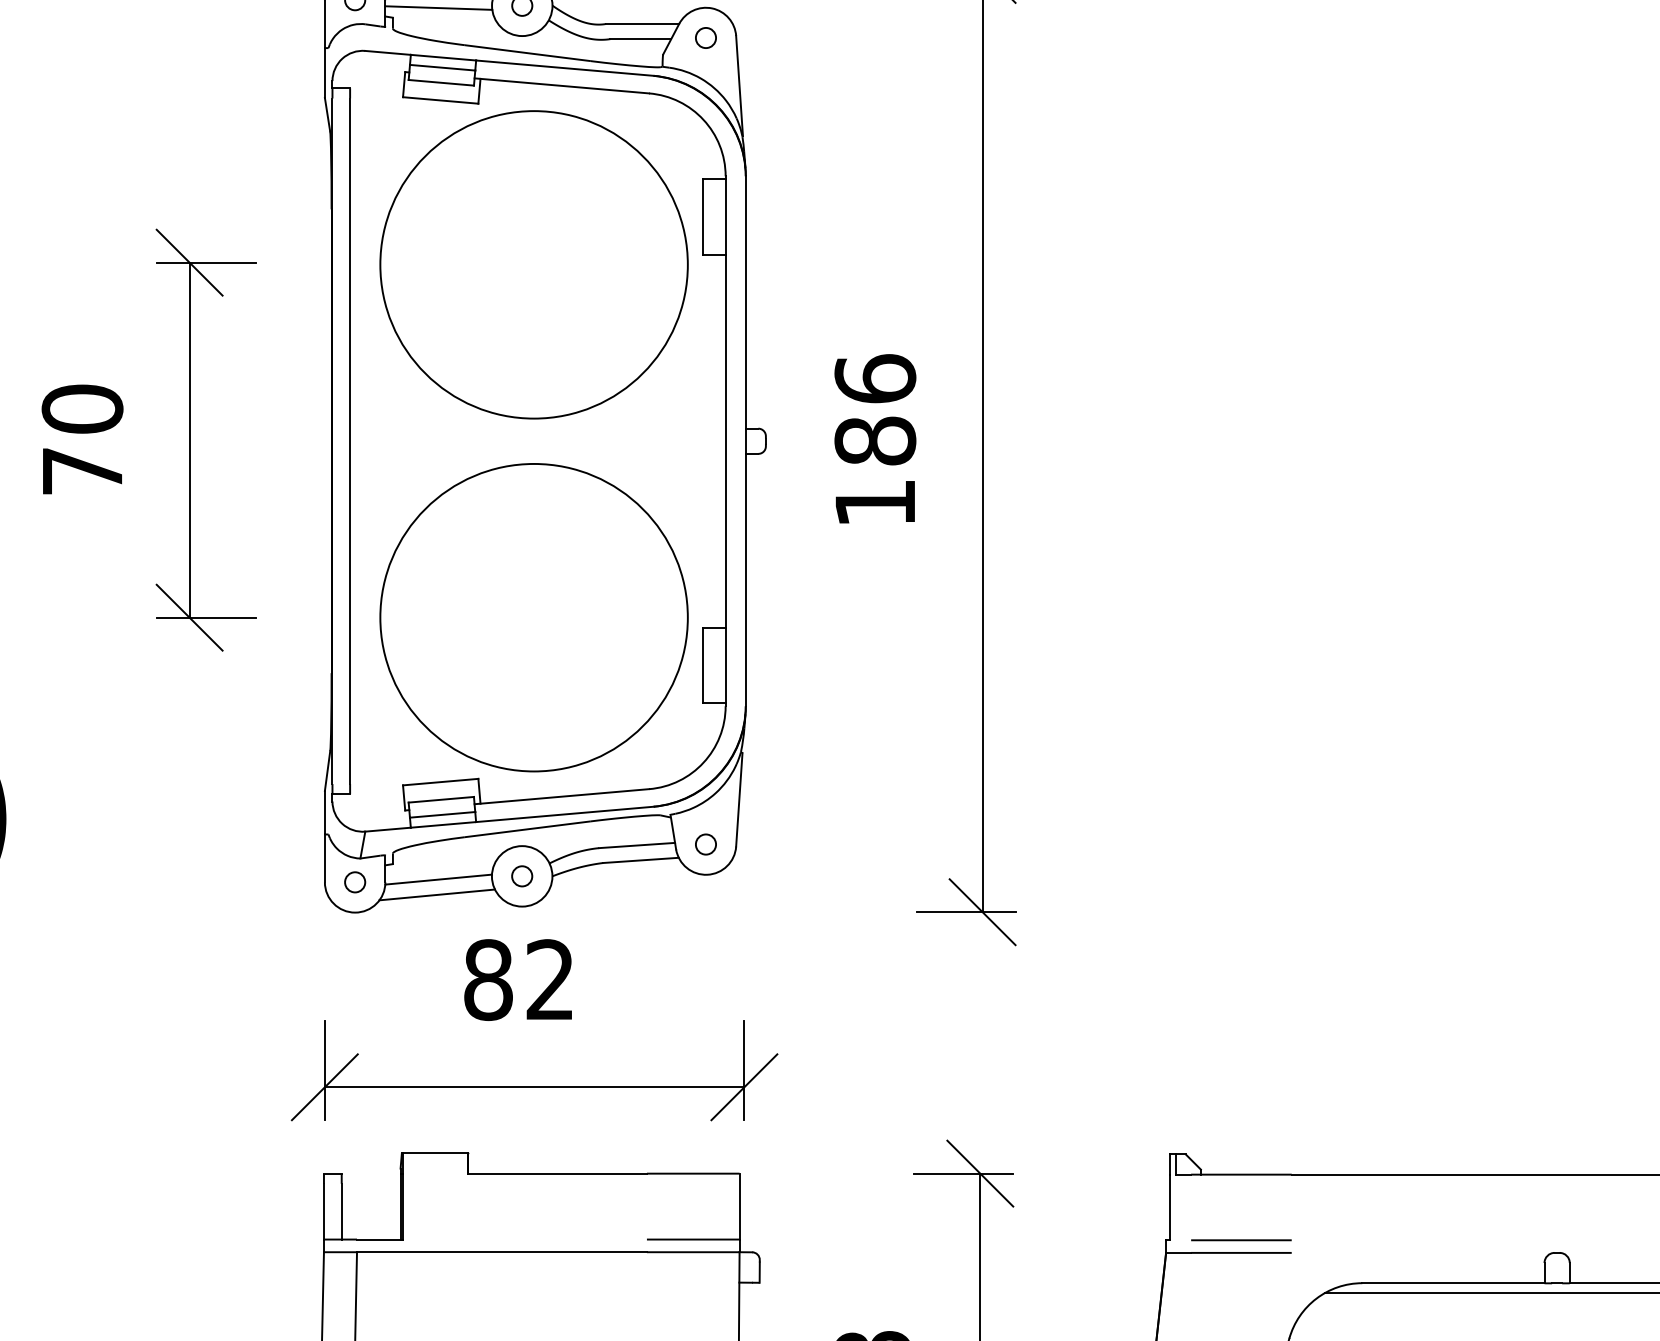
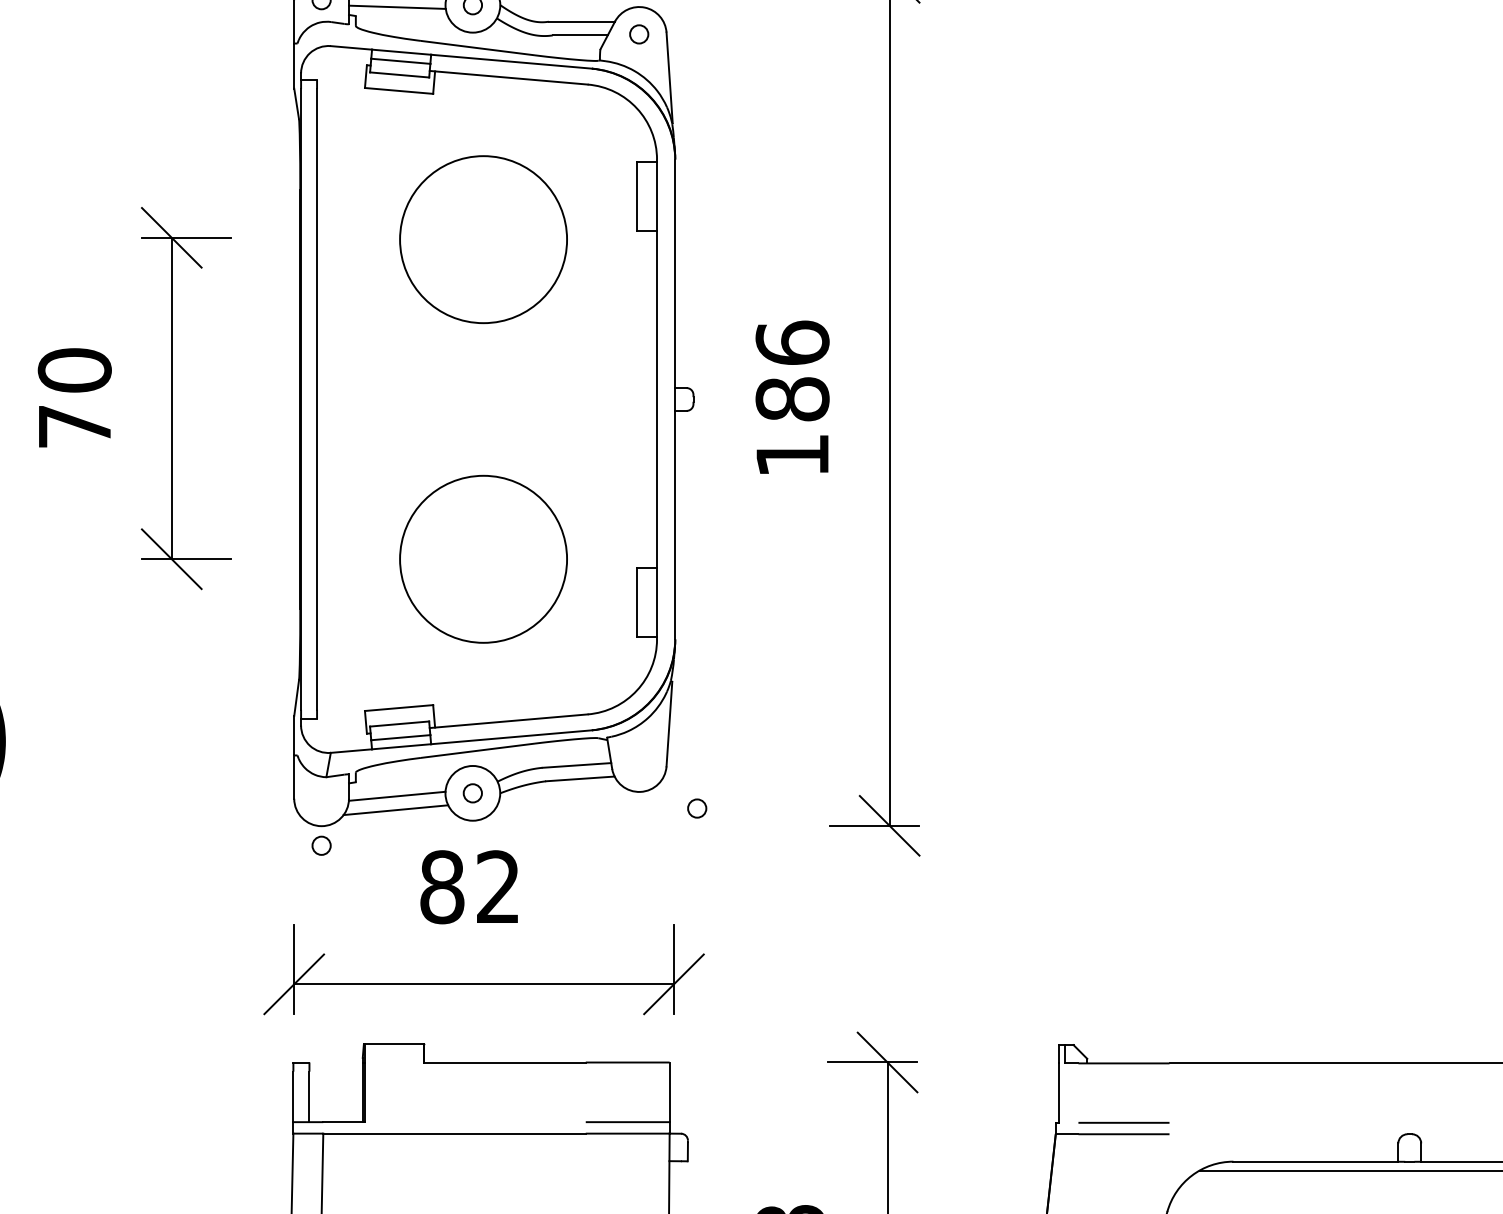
circle: (533, 264) -> (483, 239), size x0.6
circle: (533, 618) -> (483, 559), size x0.6
circle: (706, 844) -> (697, 808), moved
circle: (355, 882) -> (321, 845), moved

